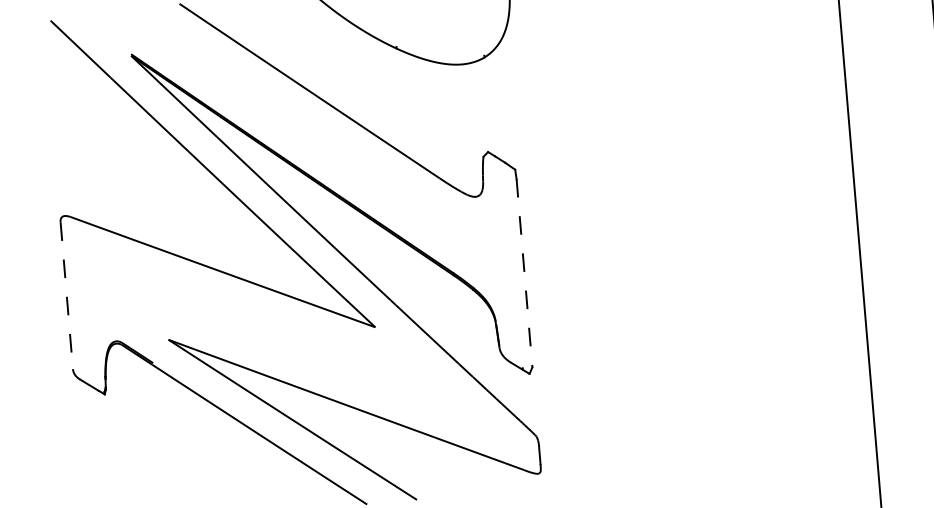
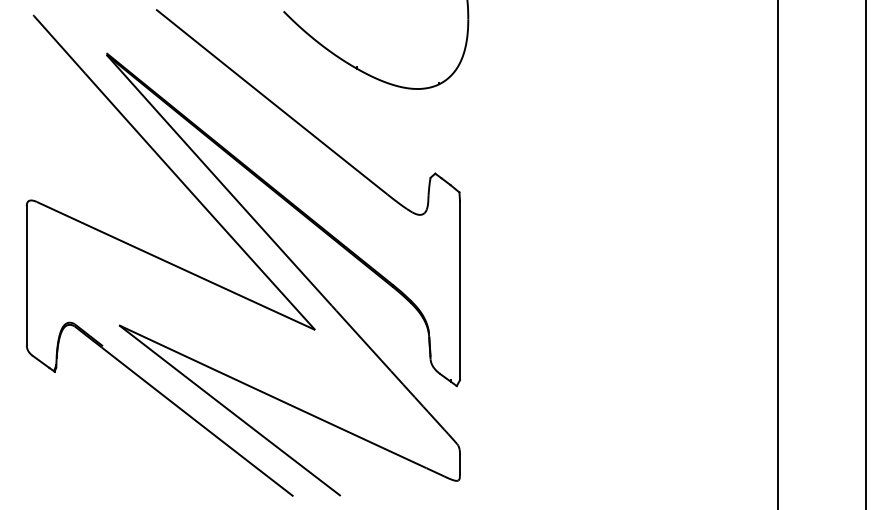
line: (525, 273) -> (460, 291), dashed -> solid
line: (66, 295) -> (26, 275), dashed -> solid

